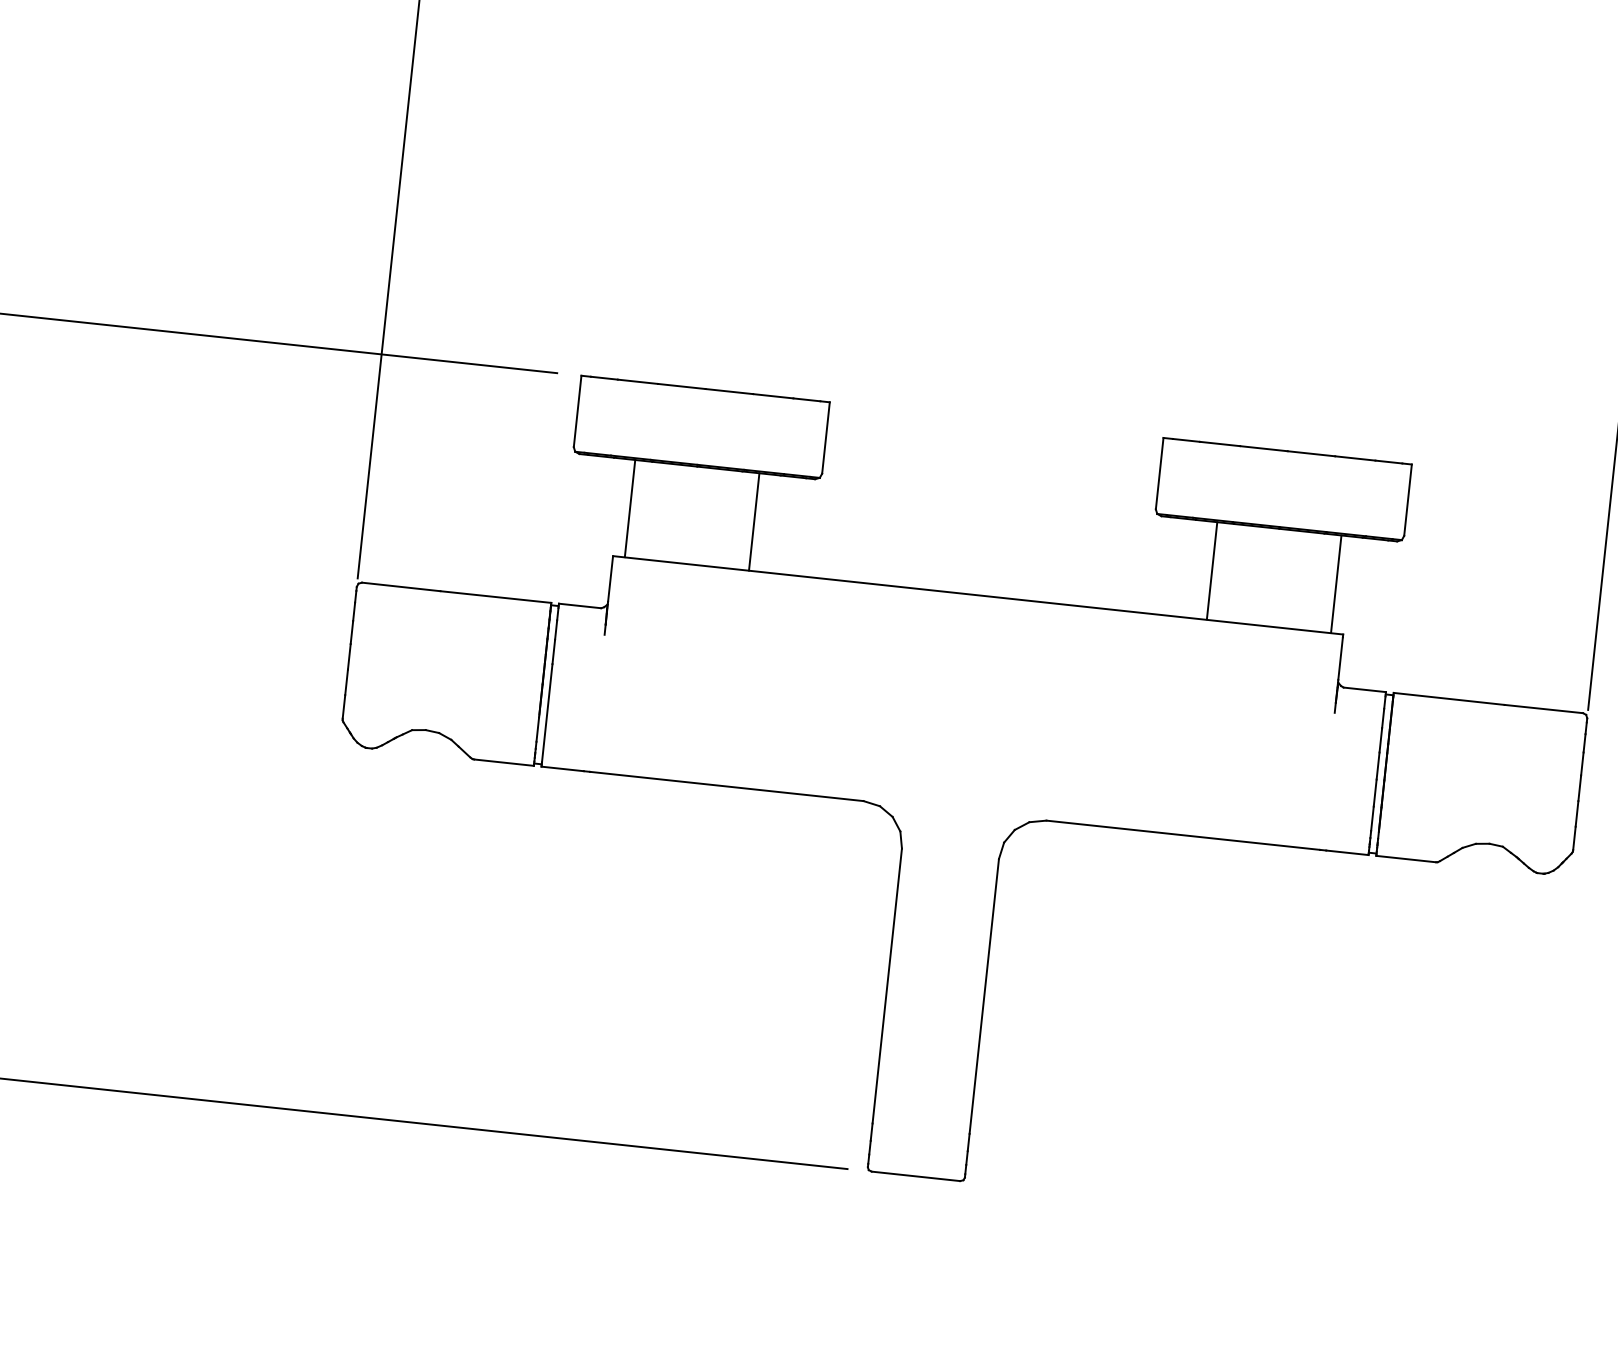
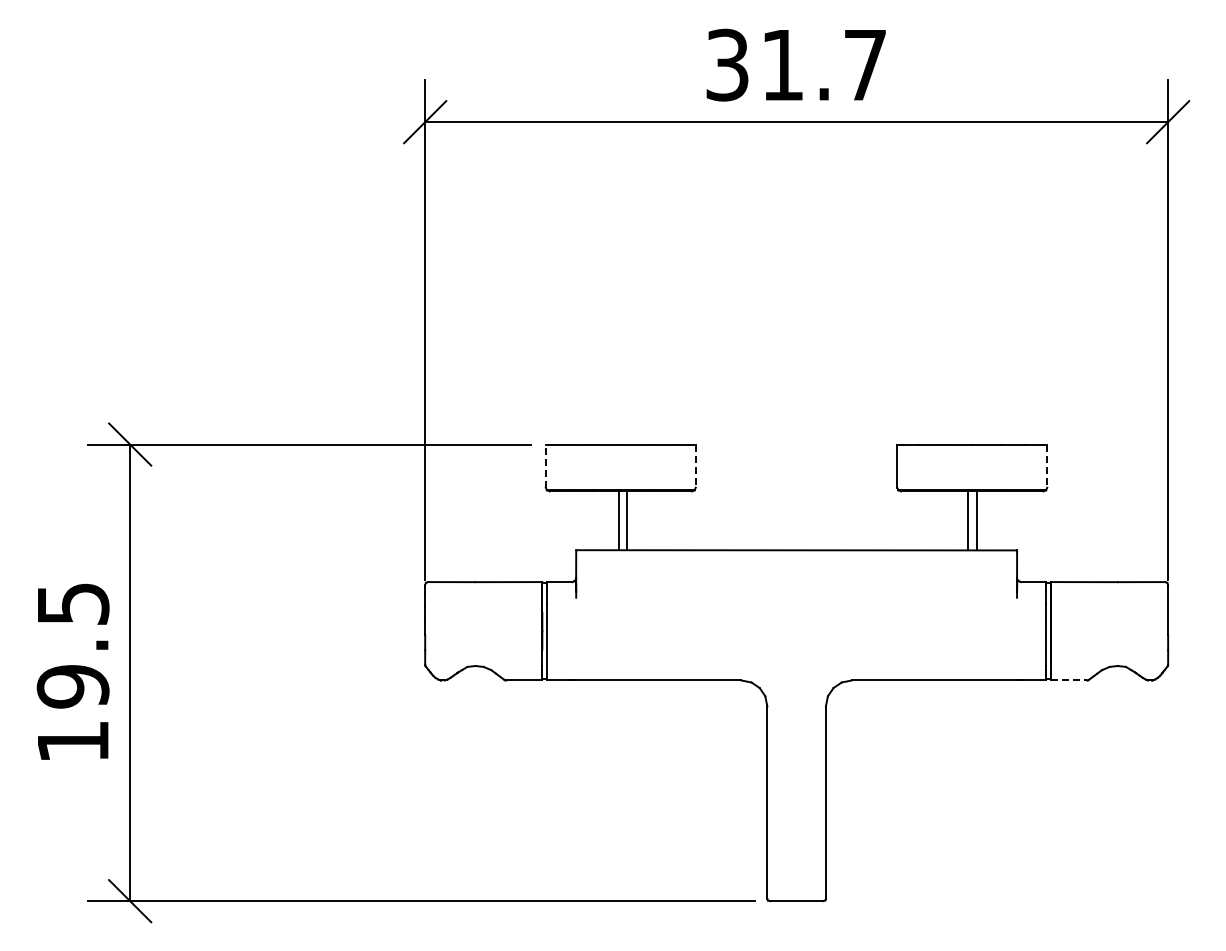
line: (577, 412) -> (545, 466), solid -> dashed
line: (825, 438) -> (695, 466), solid -> dashed
line: (1408, 500) -> (1047, 466), solid -> dashed
line: (630, 508) -> (627, 520), moved
line: (754, 521) -> (619, 520), moved
line: (1211, 570) -> (976, 520), moved
line: (1335, 583) -> (967, 520), moved
line: (1406, 859) -> (1069, 680), solid -> dashed

